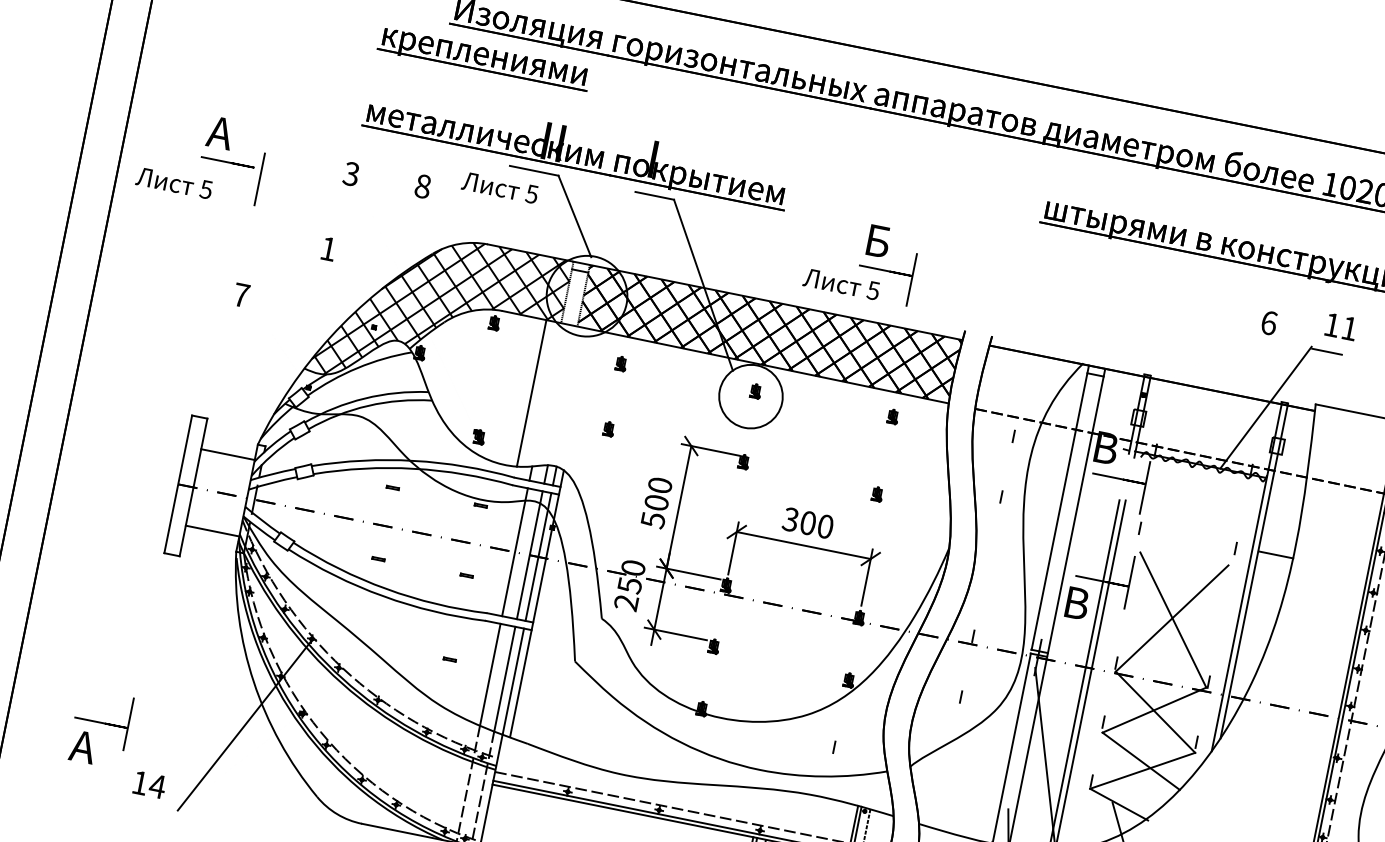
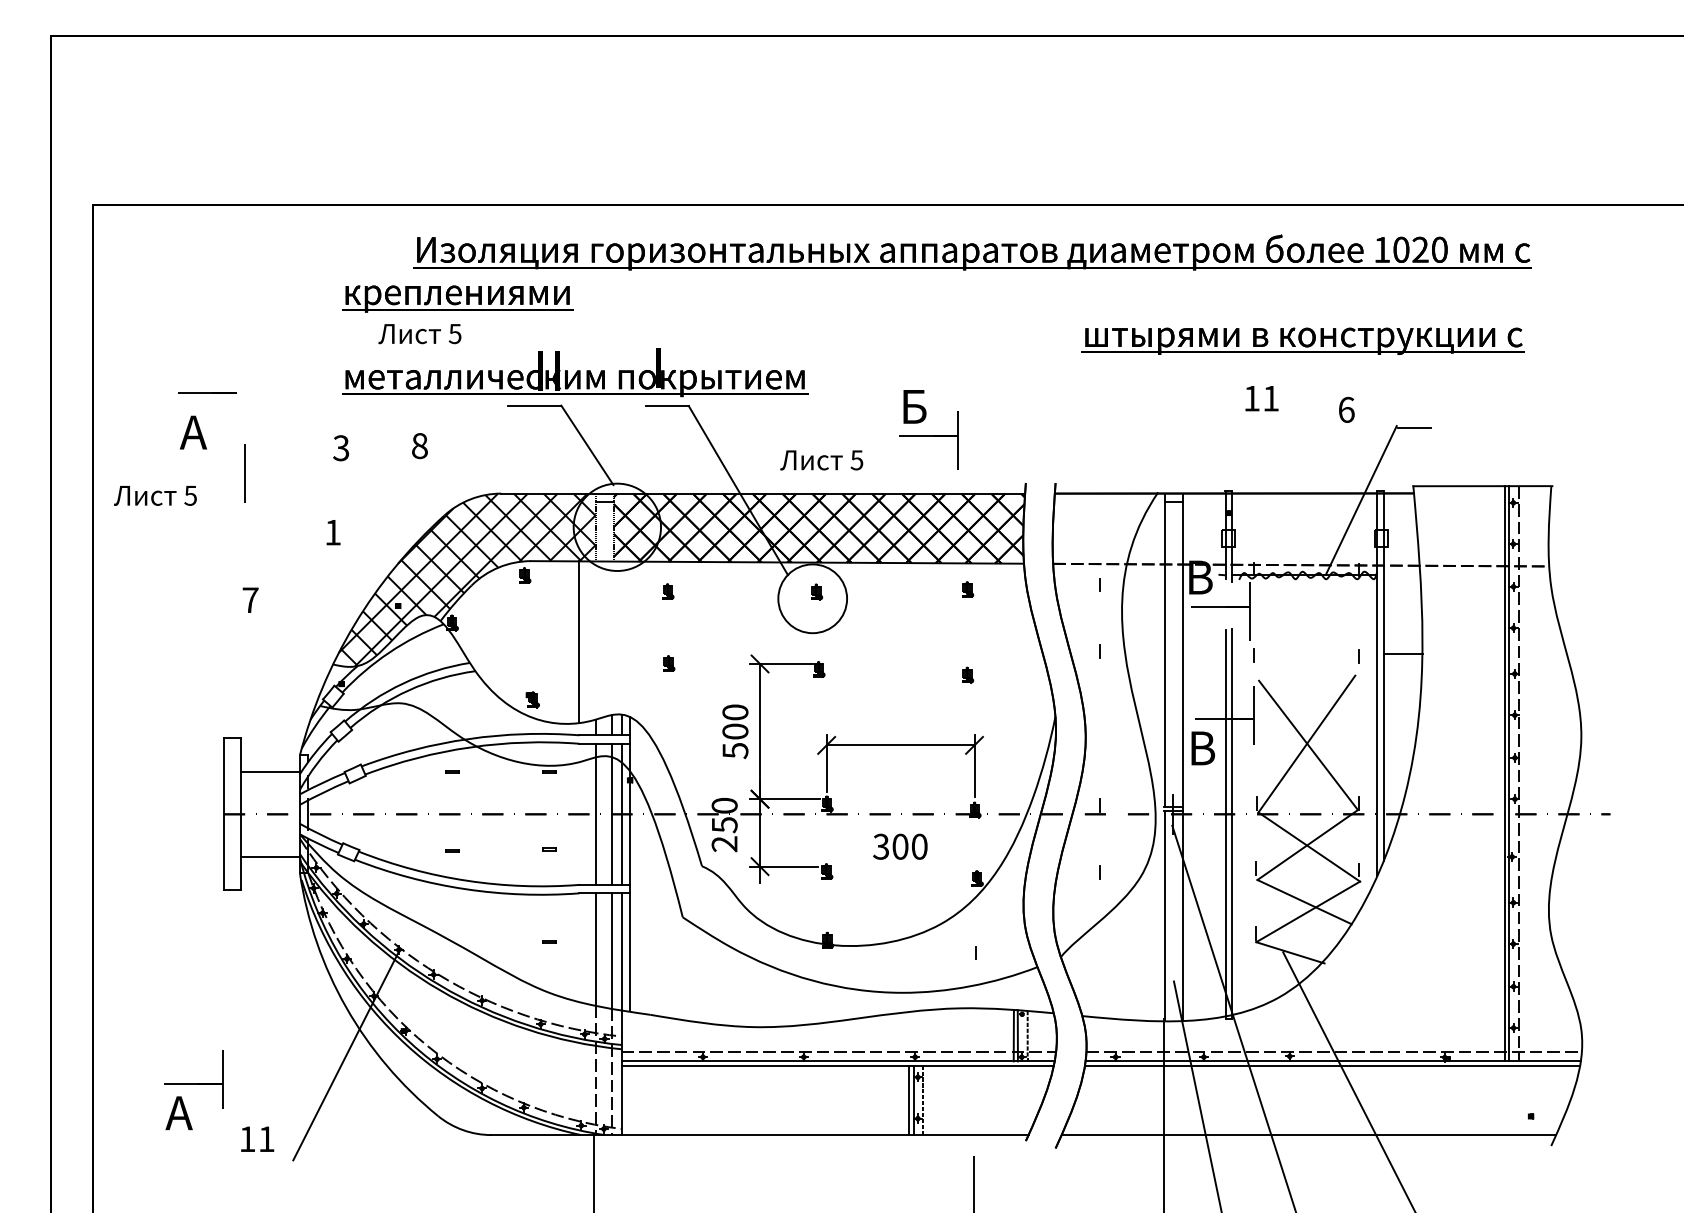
line: (227, 161) -> (207, 392), moved
text: (499, 188) -> (419, 334), moved
text: (841, 284) -> (821, 460), moved
text: (1340, 326) -> (1261, 398), moved
text: (808, 522) -> (900, 846), moved
text: (157, 785) -> (266, 1138), 14 -> 11

